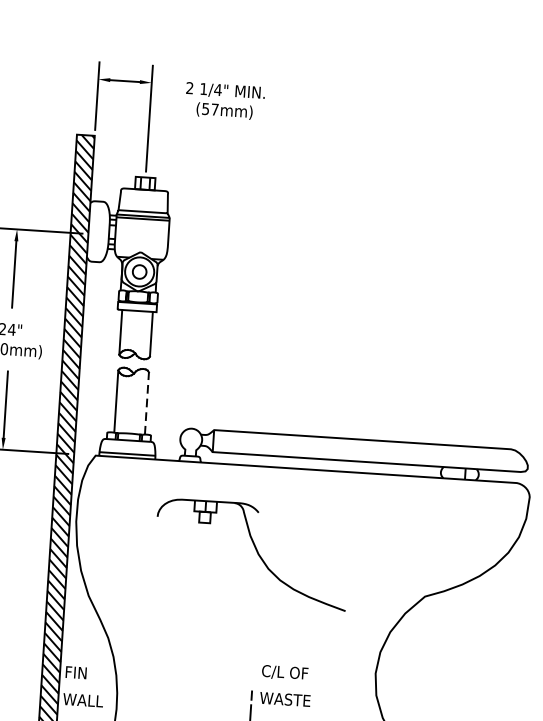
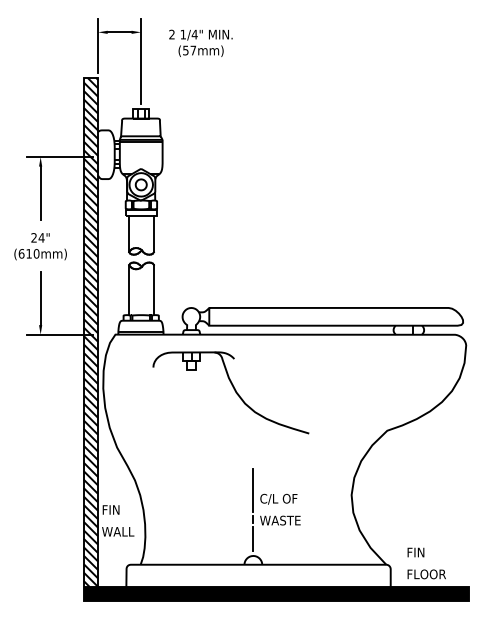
line: (146, 402) -> (153, 289), dashed -> solid
part: (251, 553) -> (230, 392), moved
line: (254, 659) -> (253, 490), added

